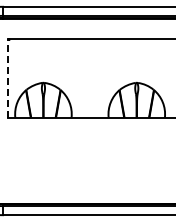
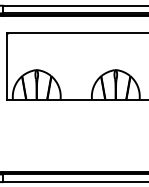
line: (8, 77) -> (7, 65), dashed -> solid

